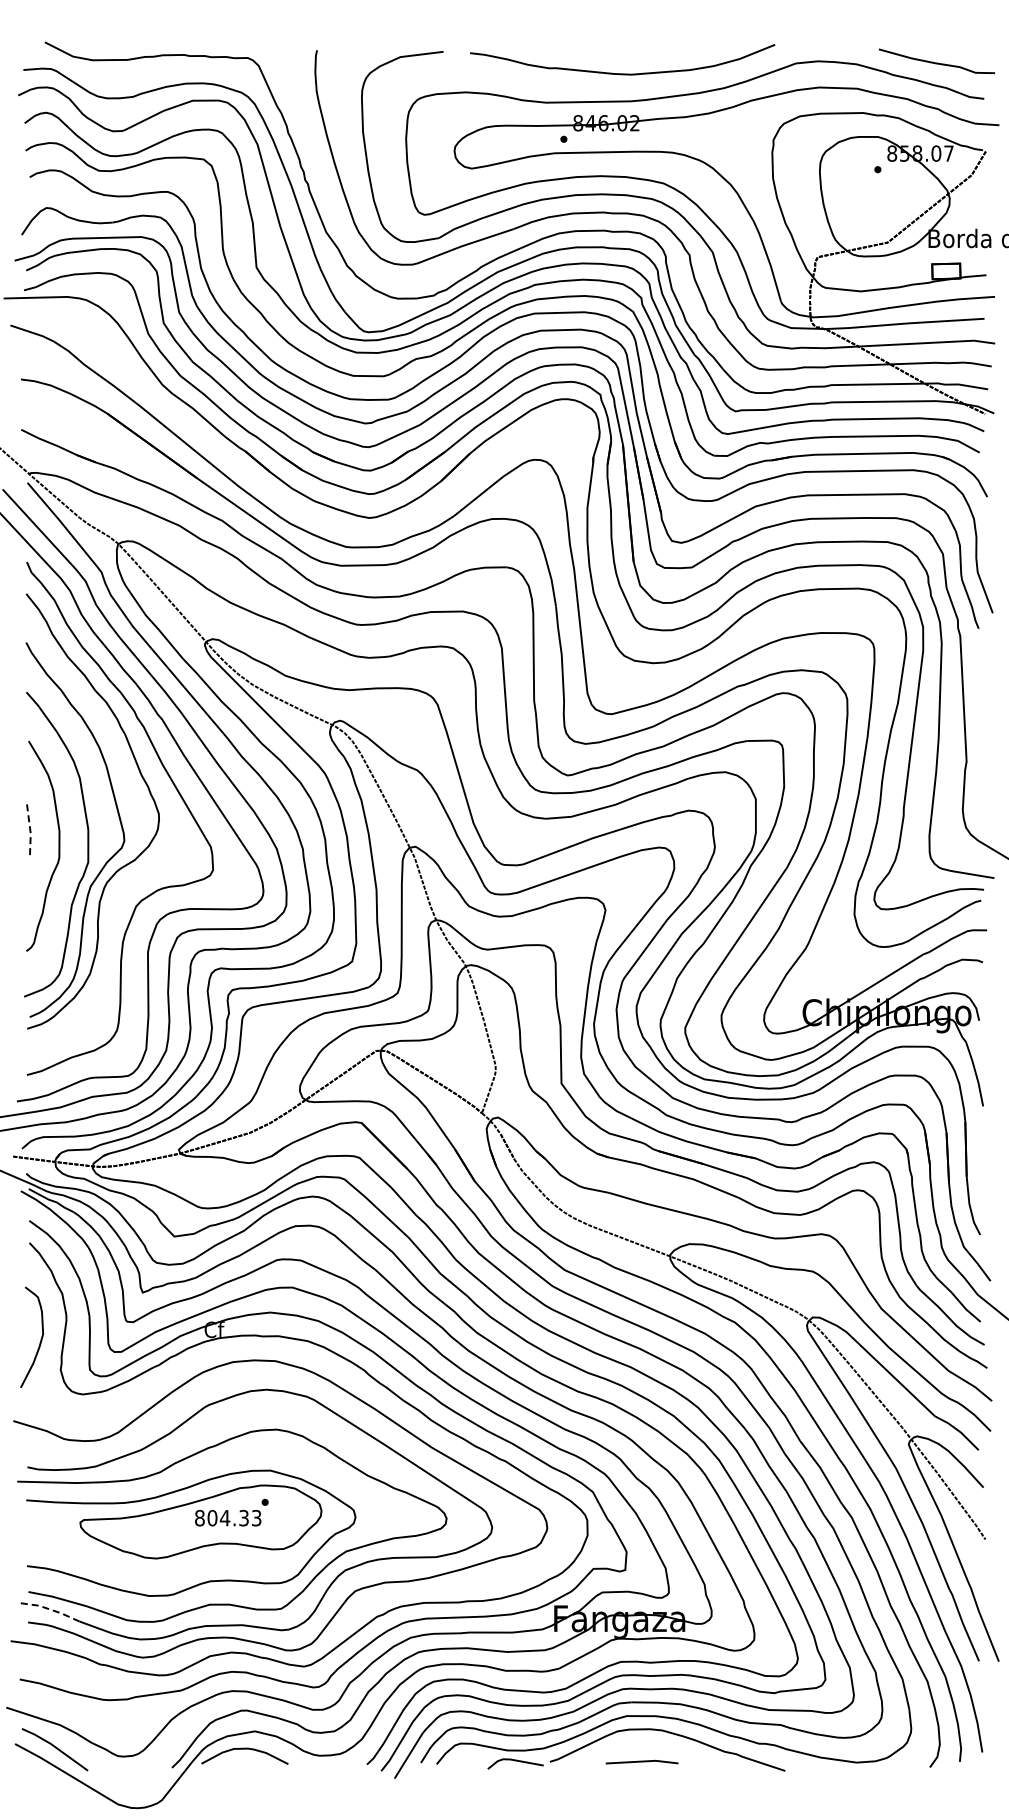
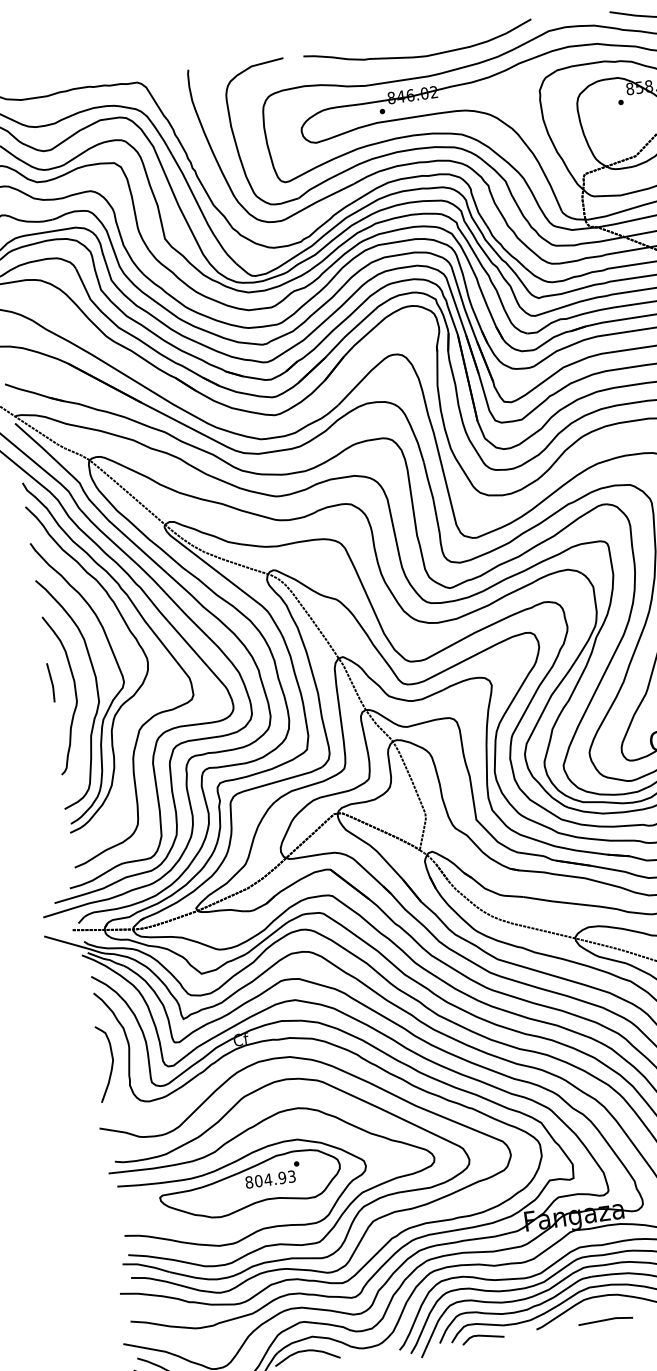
line: (30, 828) -> (52, 682), dashed -> solid
text: (243, 1518) -> (282, 1178), 804.33 -> 804.93
line: (50, 1609) -> (146, 1266), dashed -> solid
line: (515, 1761) -> (482, 1336), moved

